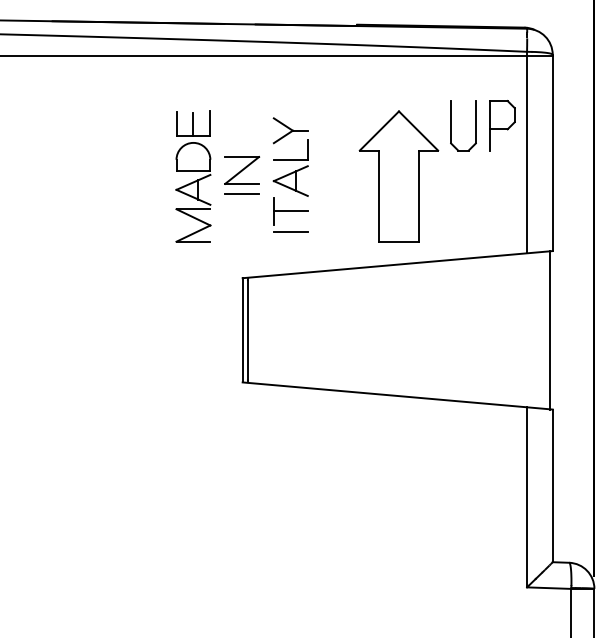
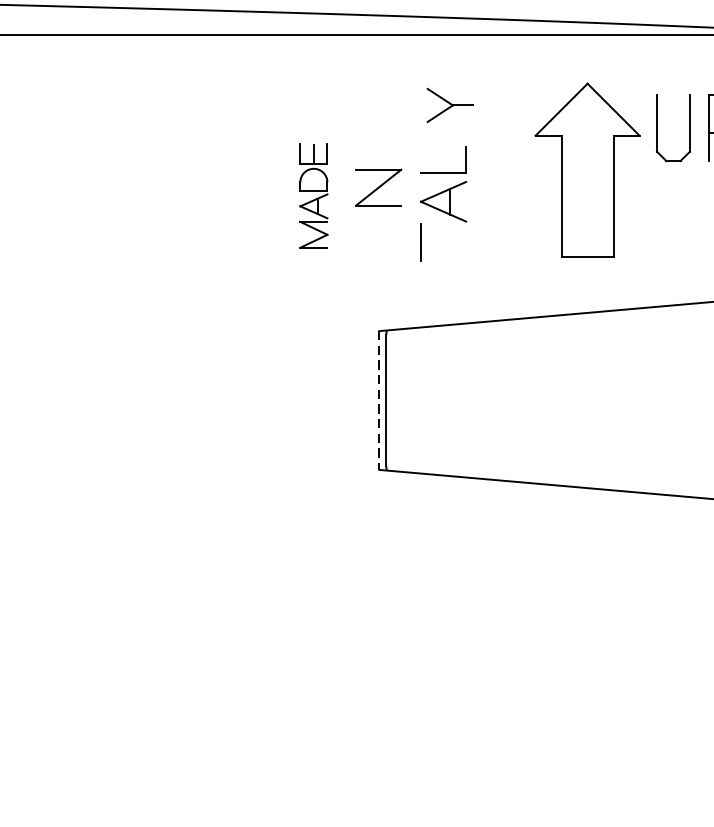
part: (290, 130) -> (449, 105), moved
part: (193, 176) -> (313, 195), size x0.6
part: (398, 176) -> (586, 170), moved
line: (242, 194) -> (379, 219), removed
line: (290, 211) -> (443, 242), removed
line: (290, 232) -> (443, 270), removed
line: (242, 330) -> (379, 400), solid -> dashed

